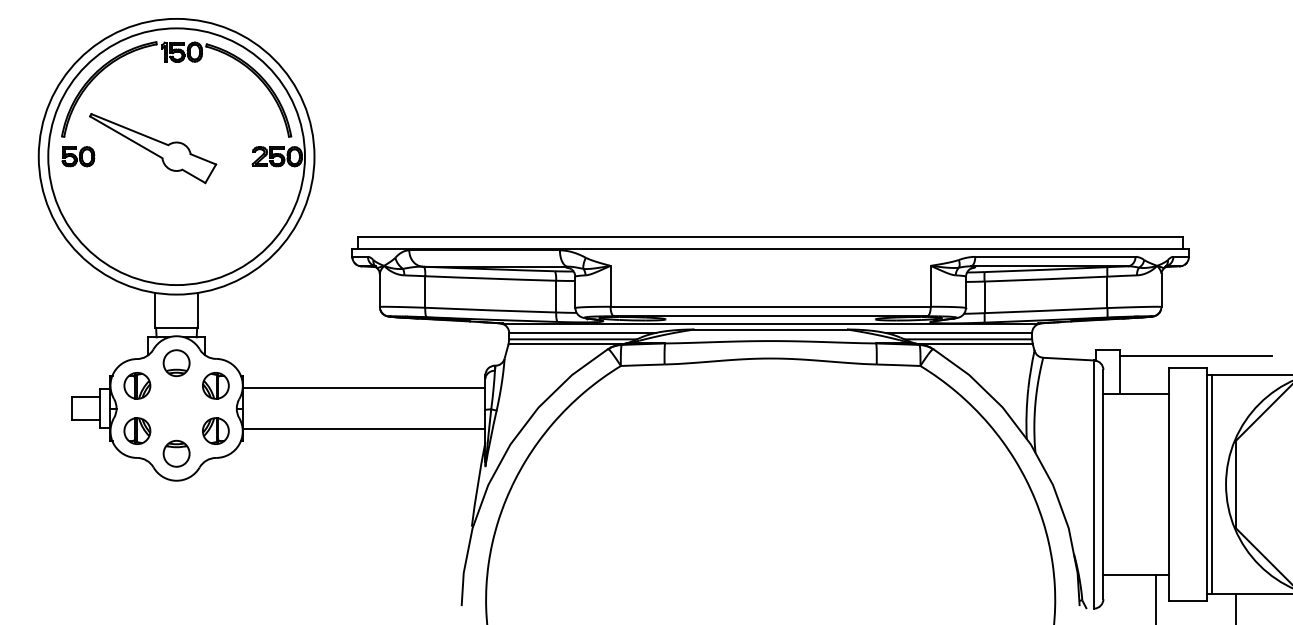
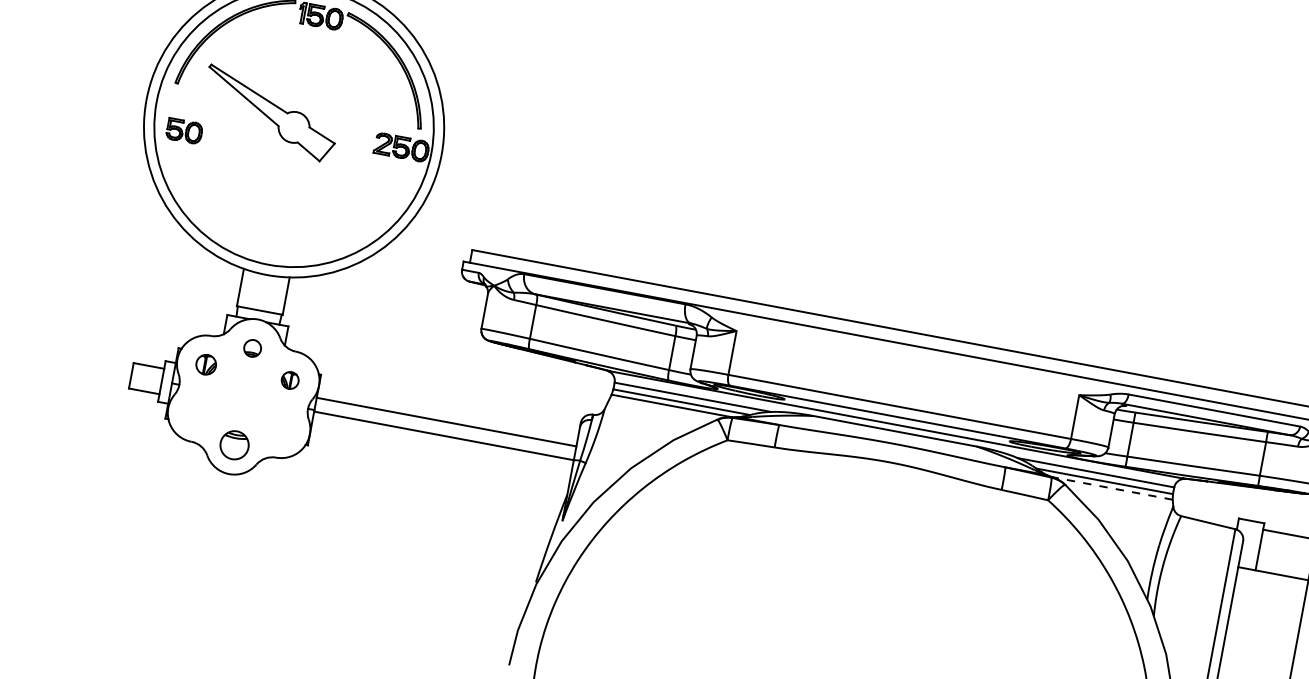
part: (78, 156) -> (184, 131), moved
line: (976, 344) -> (1112, 488), solid -> dashed
part: (176, 363) -> (252, 348), size x0.6
part: (137, 385) -> (206, 364), size x0.7
part: (215, 385) -> (289, 379), size x0.6
line: (363, 387) -> (443, 435), moved
line: (363, 429) -> (445, 422), moved
part: (137, 430) -> (197, 412), removed
part: (215, 430) -> (280, 428), removed

